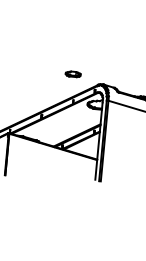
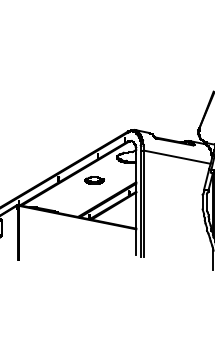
part: (73, 74) -> (94, 180), moved

